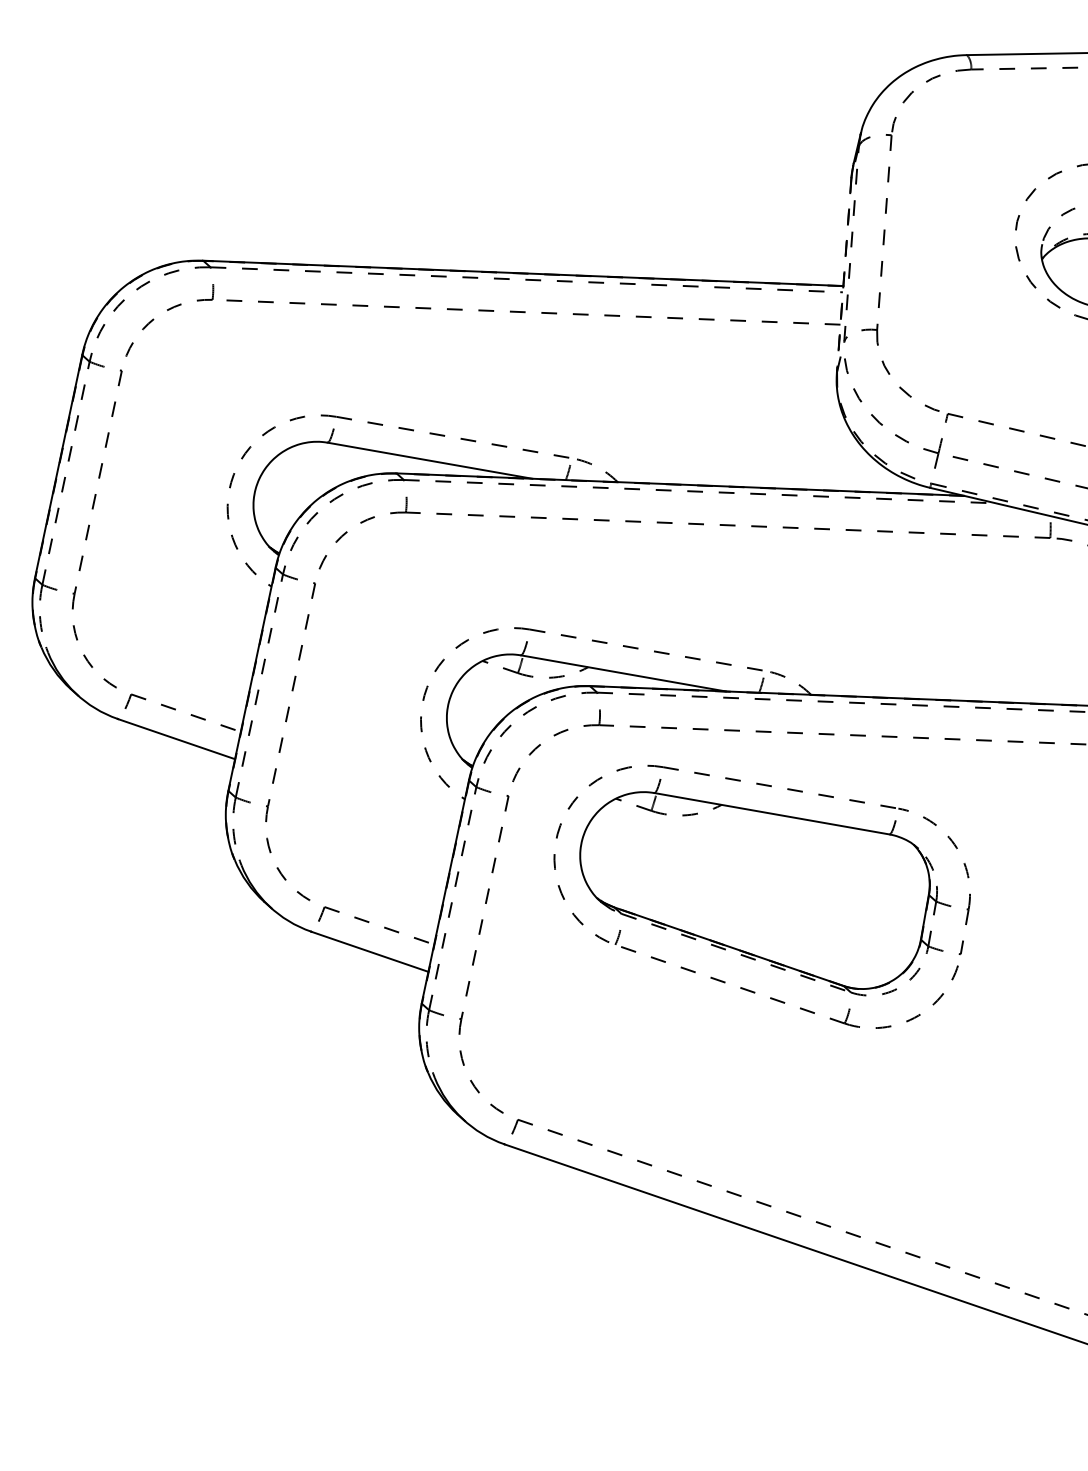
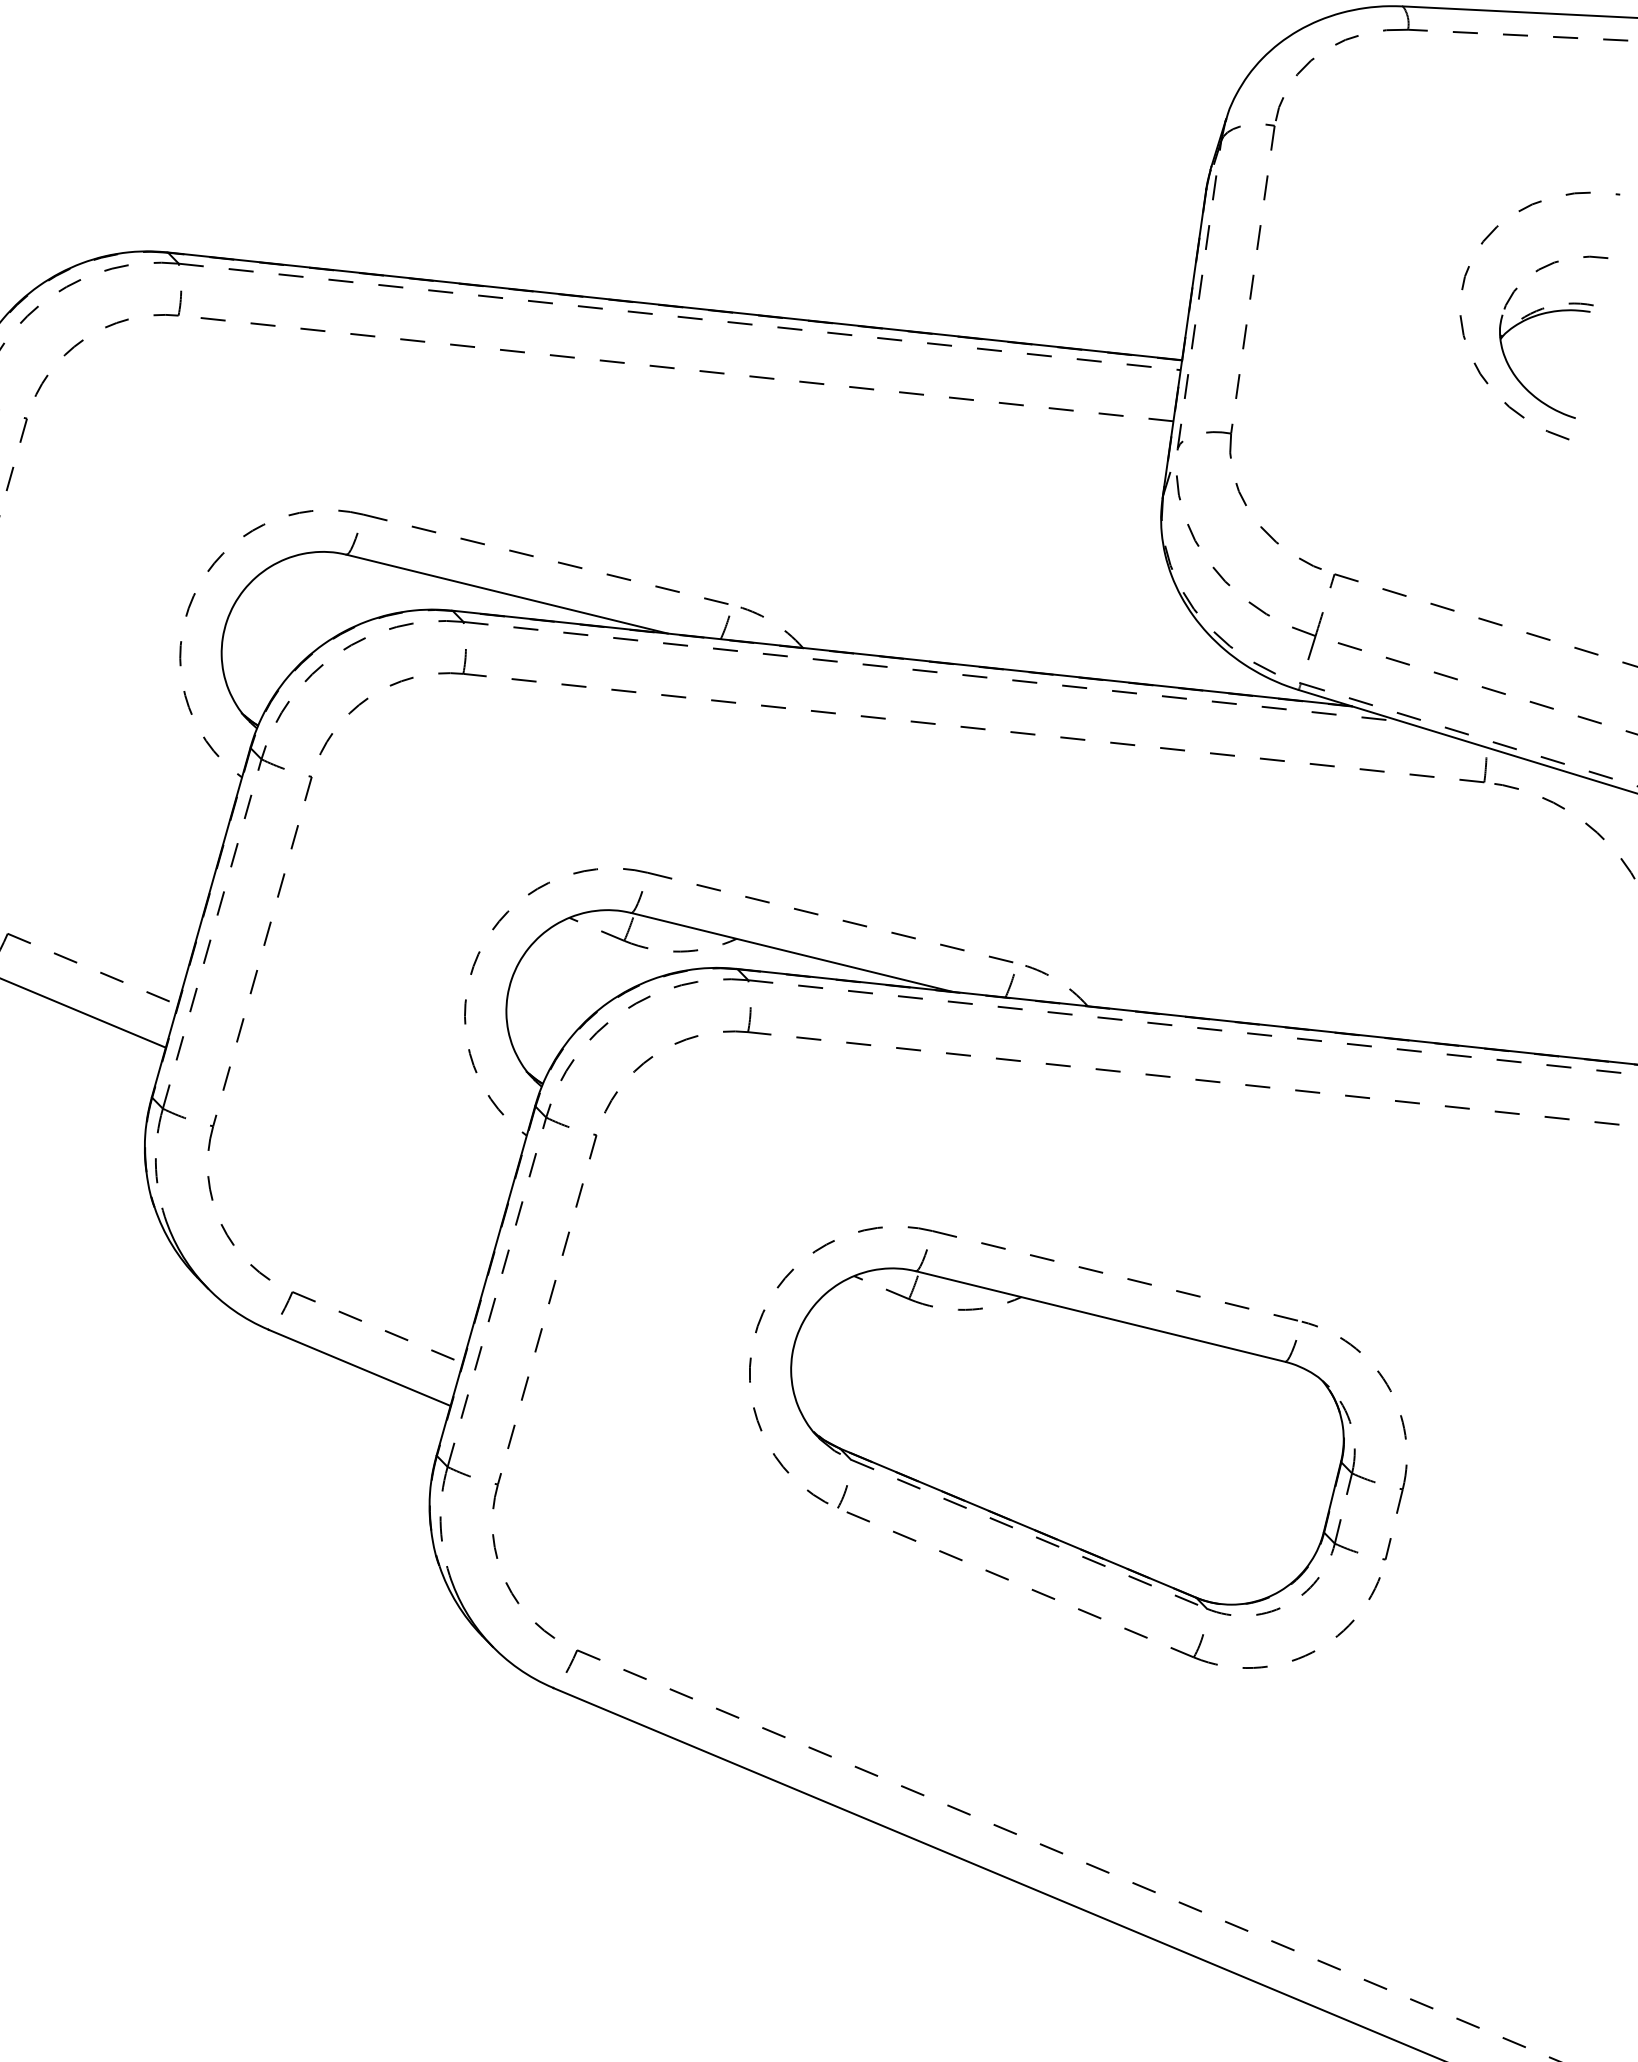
line: (844, 275) -> (1185, 343), dashed -> solid
part: (761, 896) -> (1075, 1446), moved

